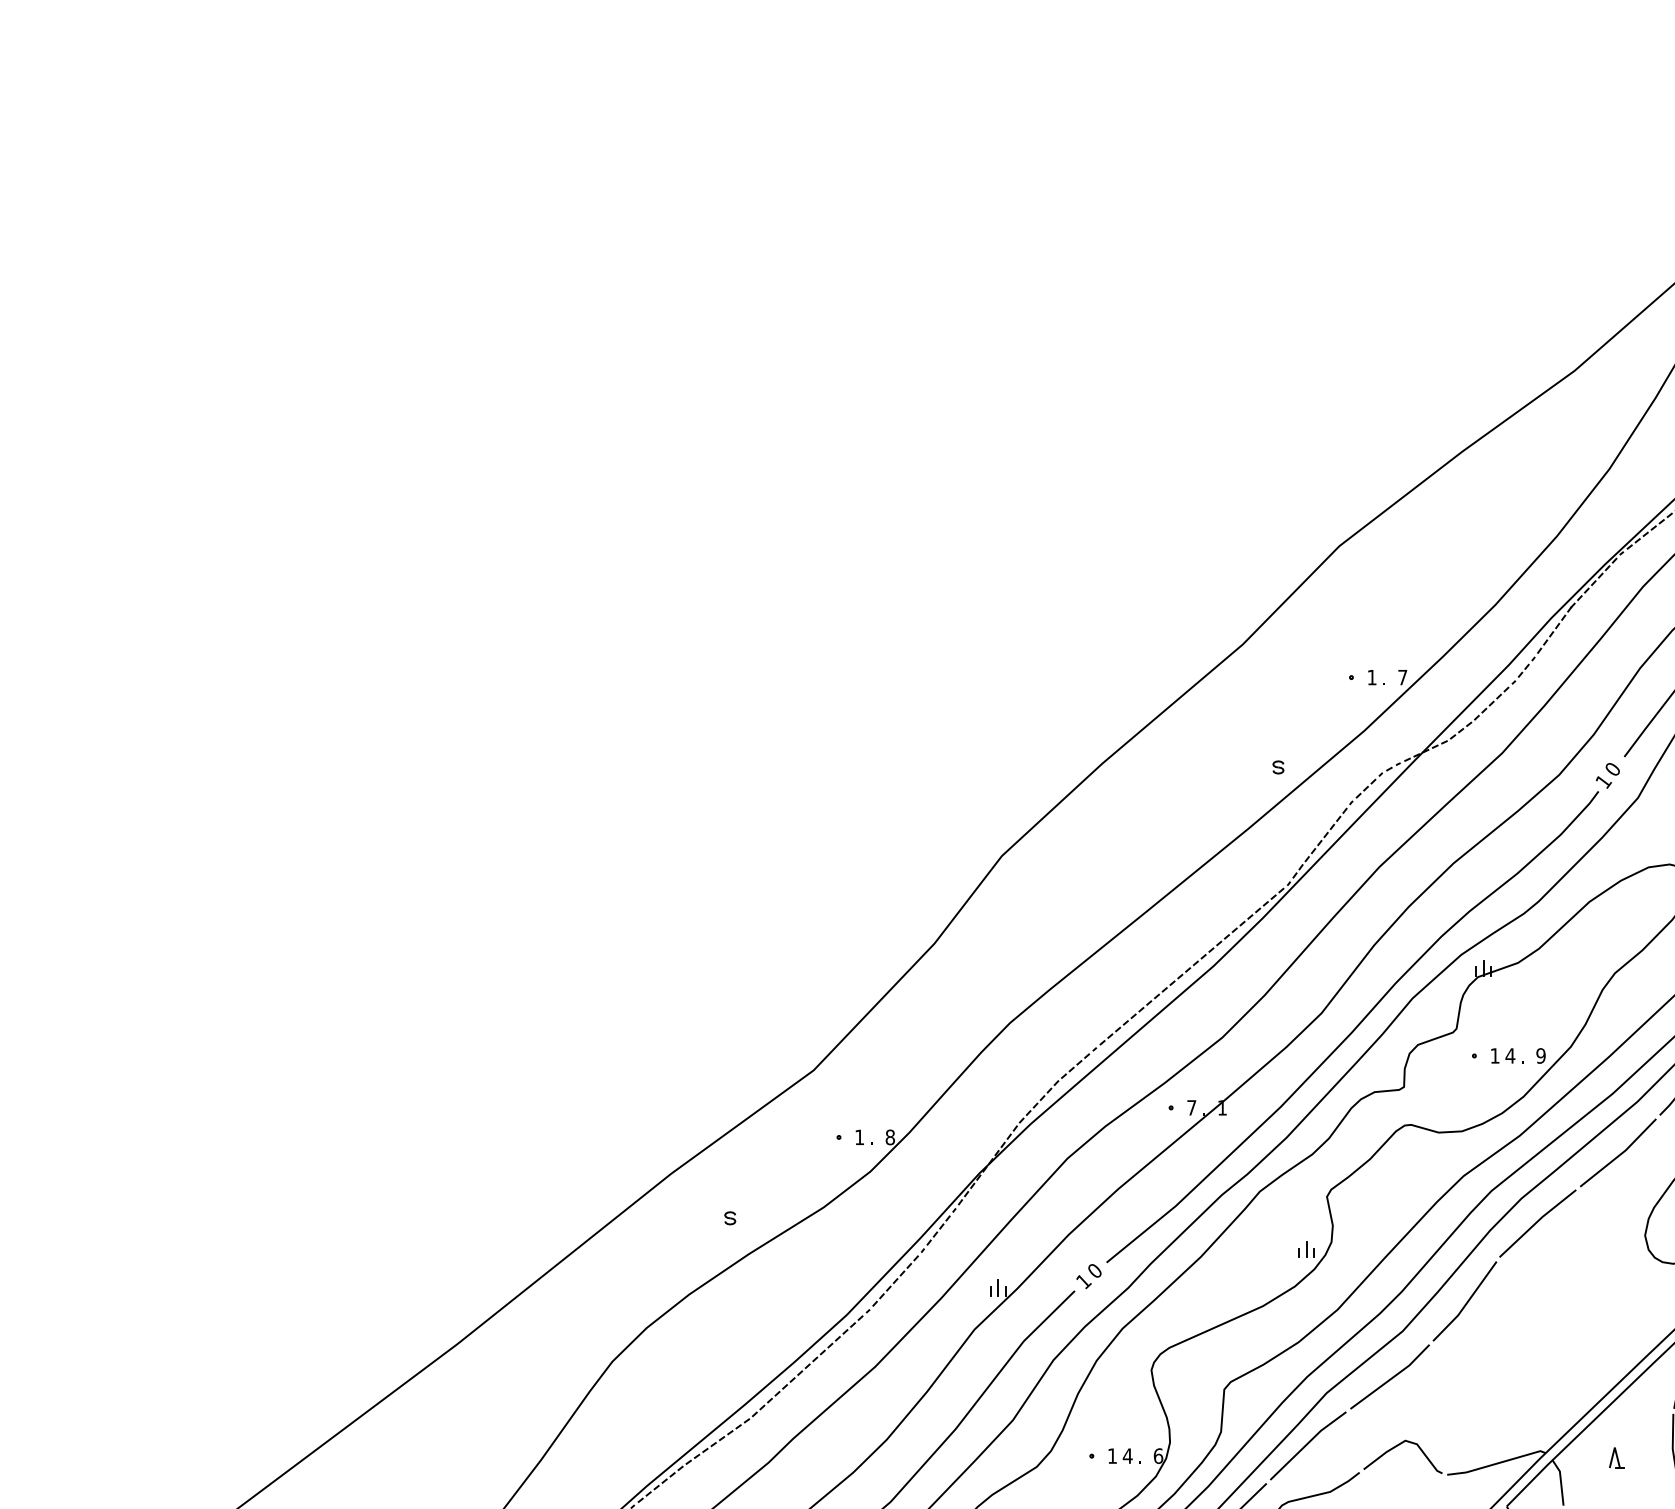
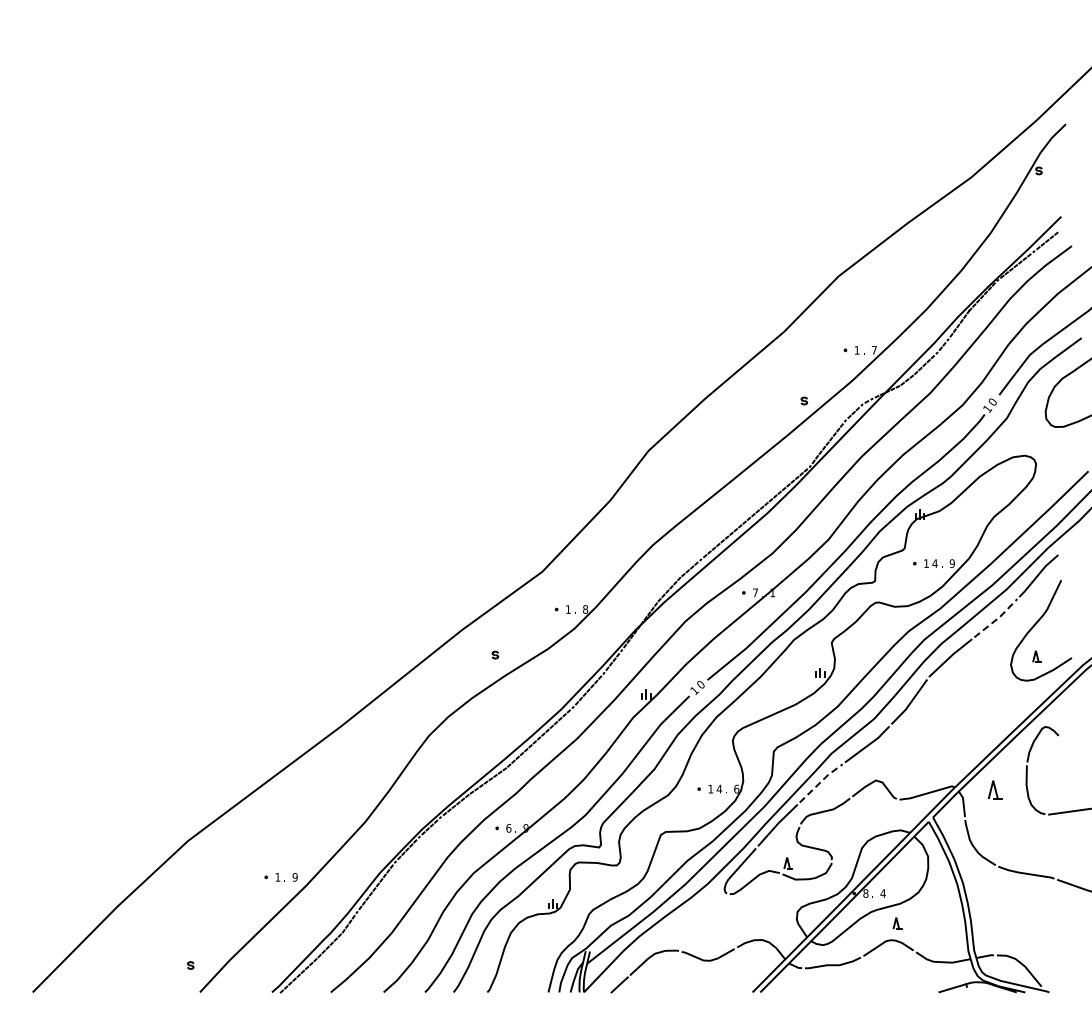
line: (1621, 1153) -> (997, 618), solid -> dashed
line: (1308, 1442) -> (821, 781), solid -> dashed
part: (1615, 1458) -> (994, 790), size x1.6

